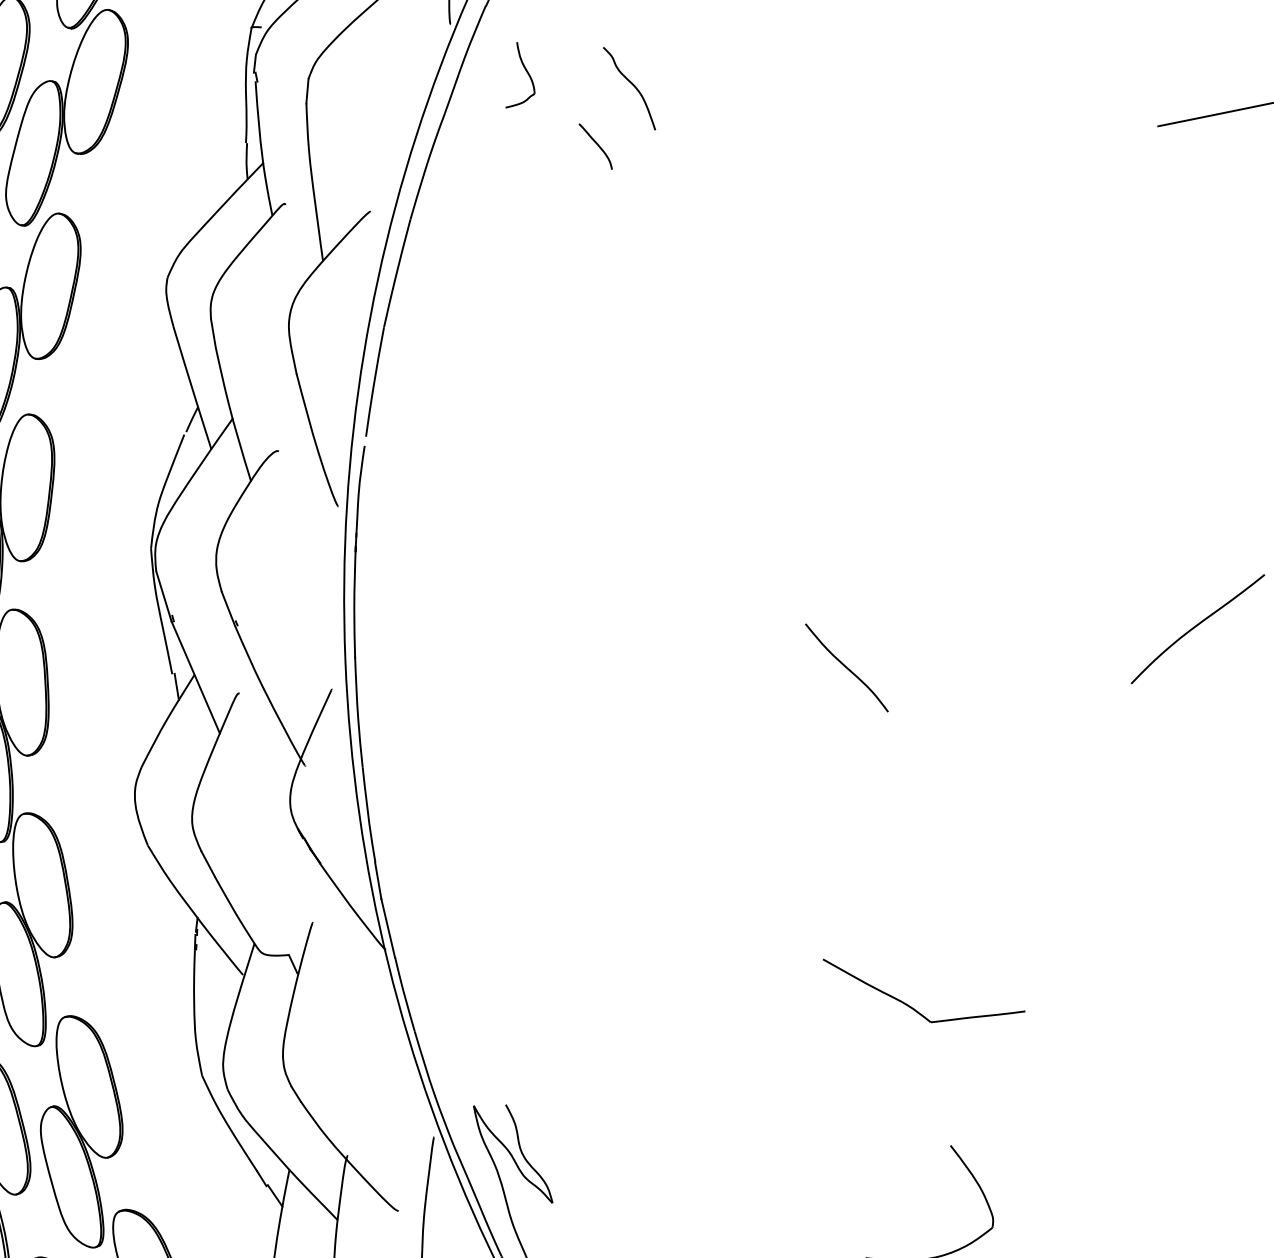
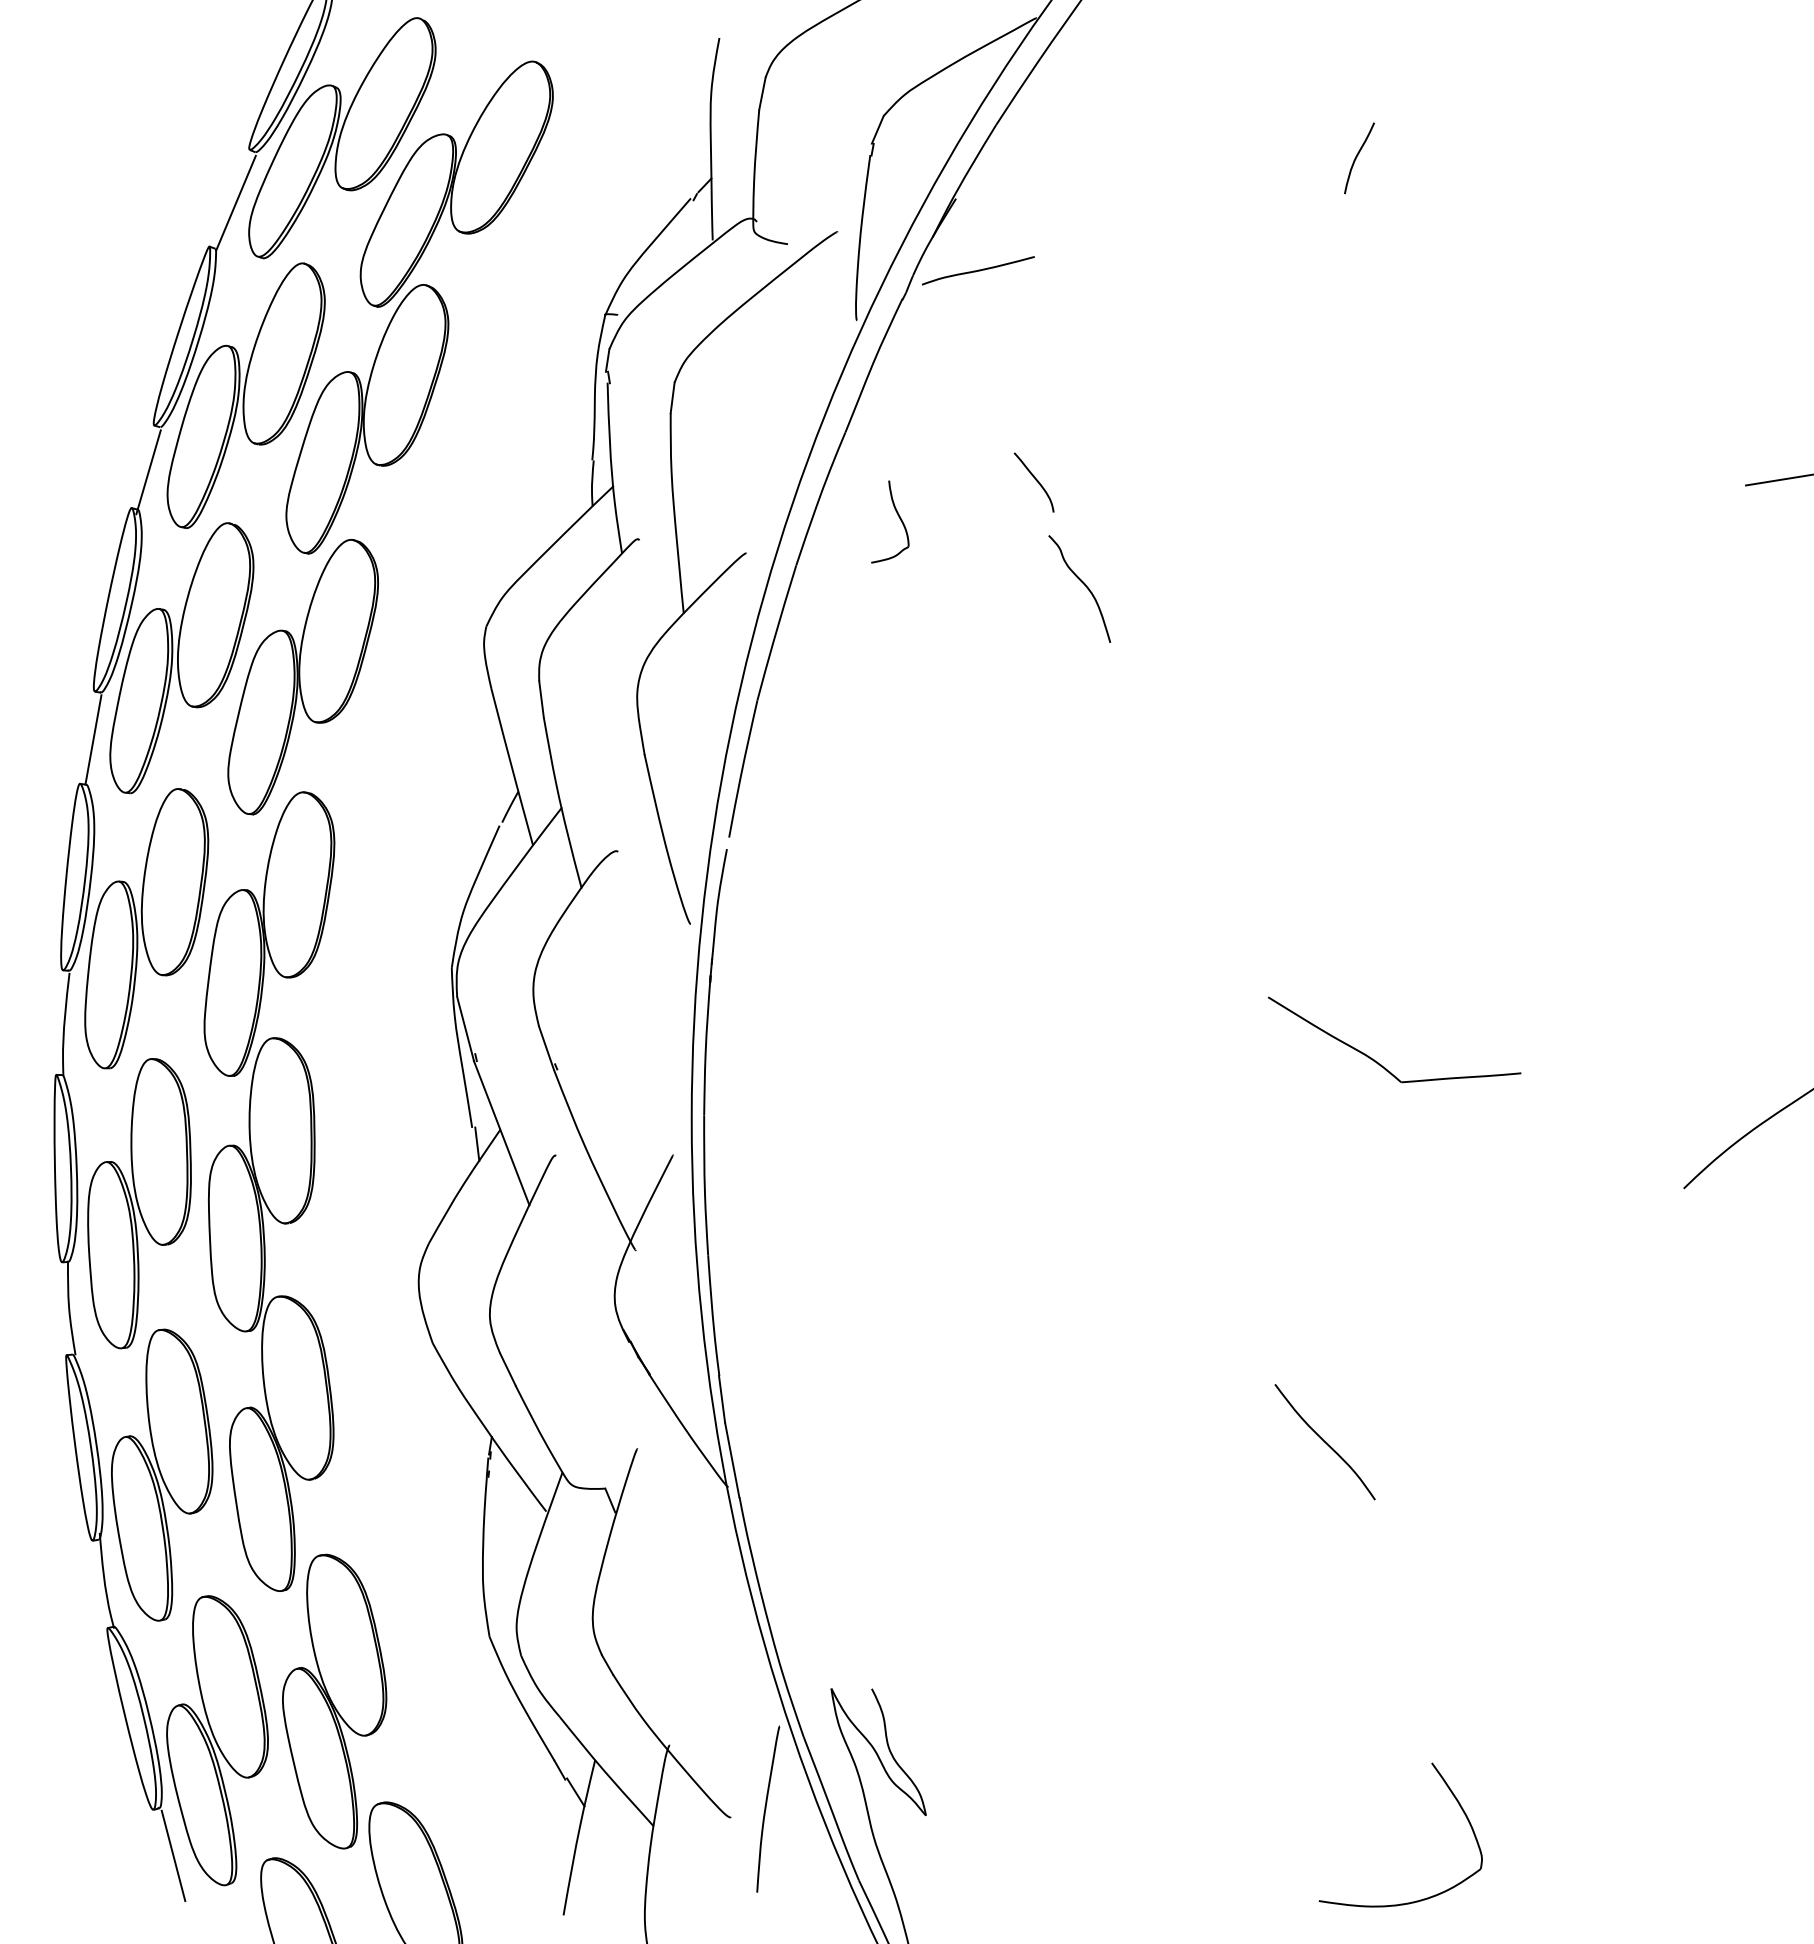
part: (525, 71) -> (898, 517), moved
curve: (632, 84) -> (1083, 584), moved
curve: (846, 668) -> (1324, 1442), moved
part: (911, 1006) -> (1377, 1061), moved

